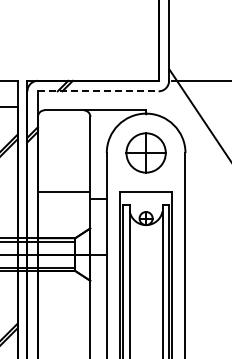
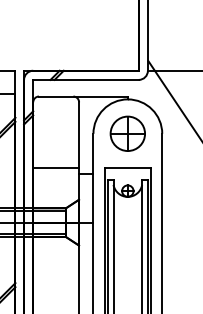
line: (98, 91) -> (86, 80), dashed -> solid

